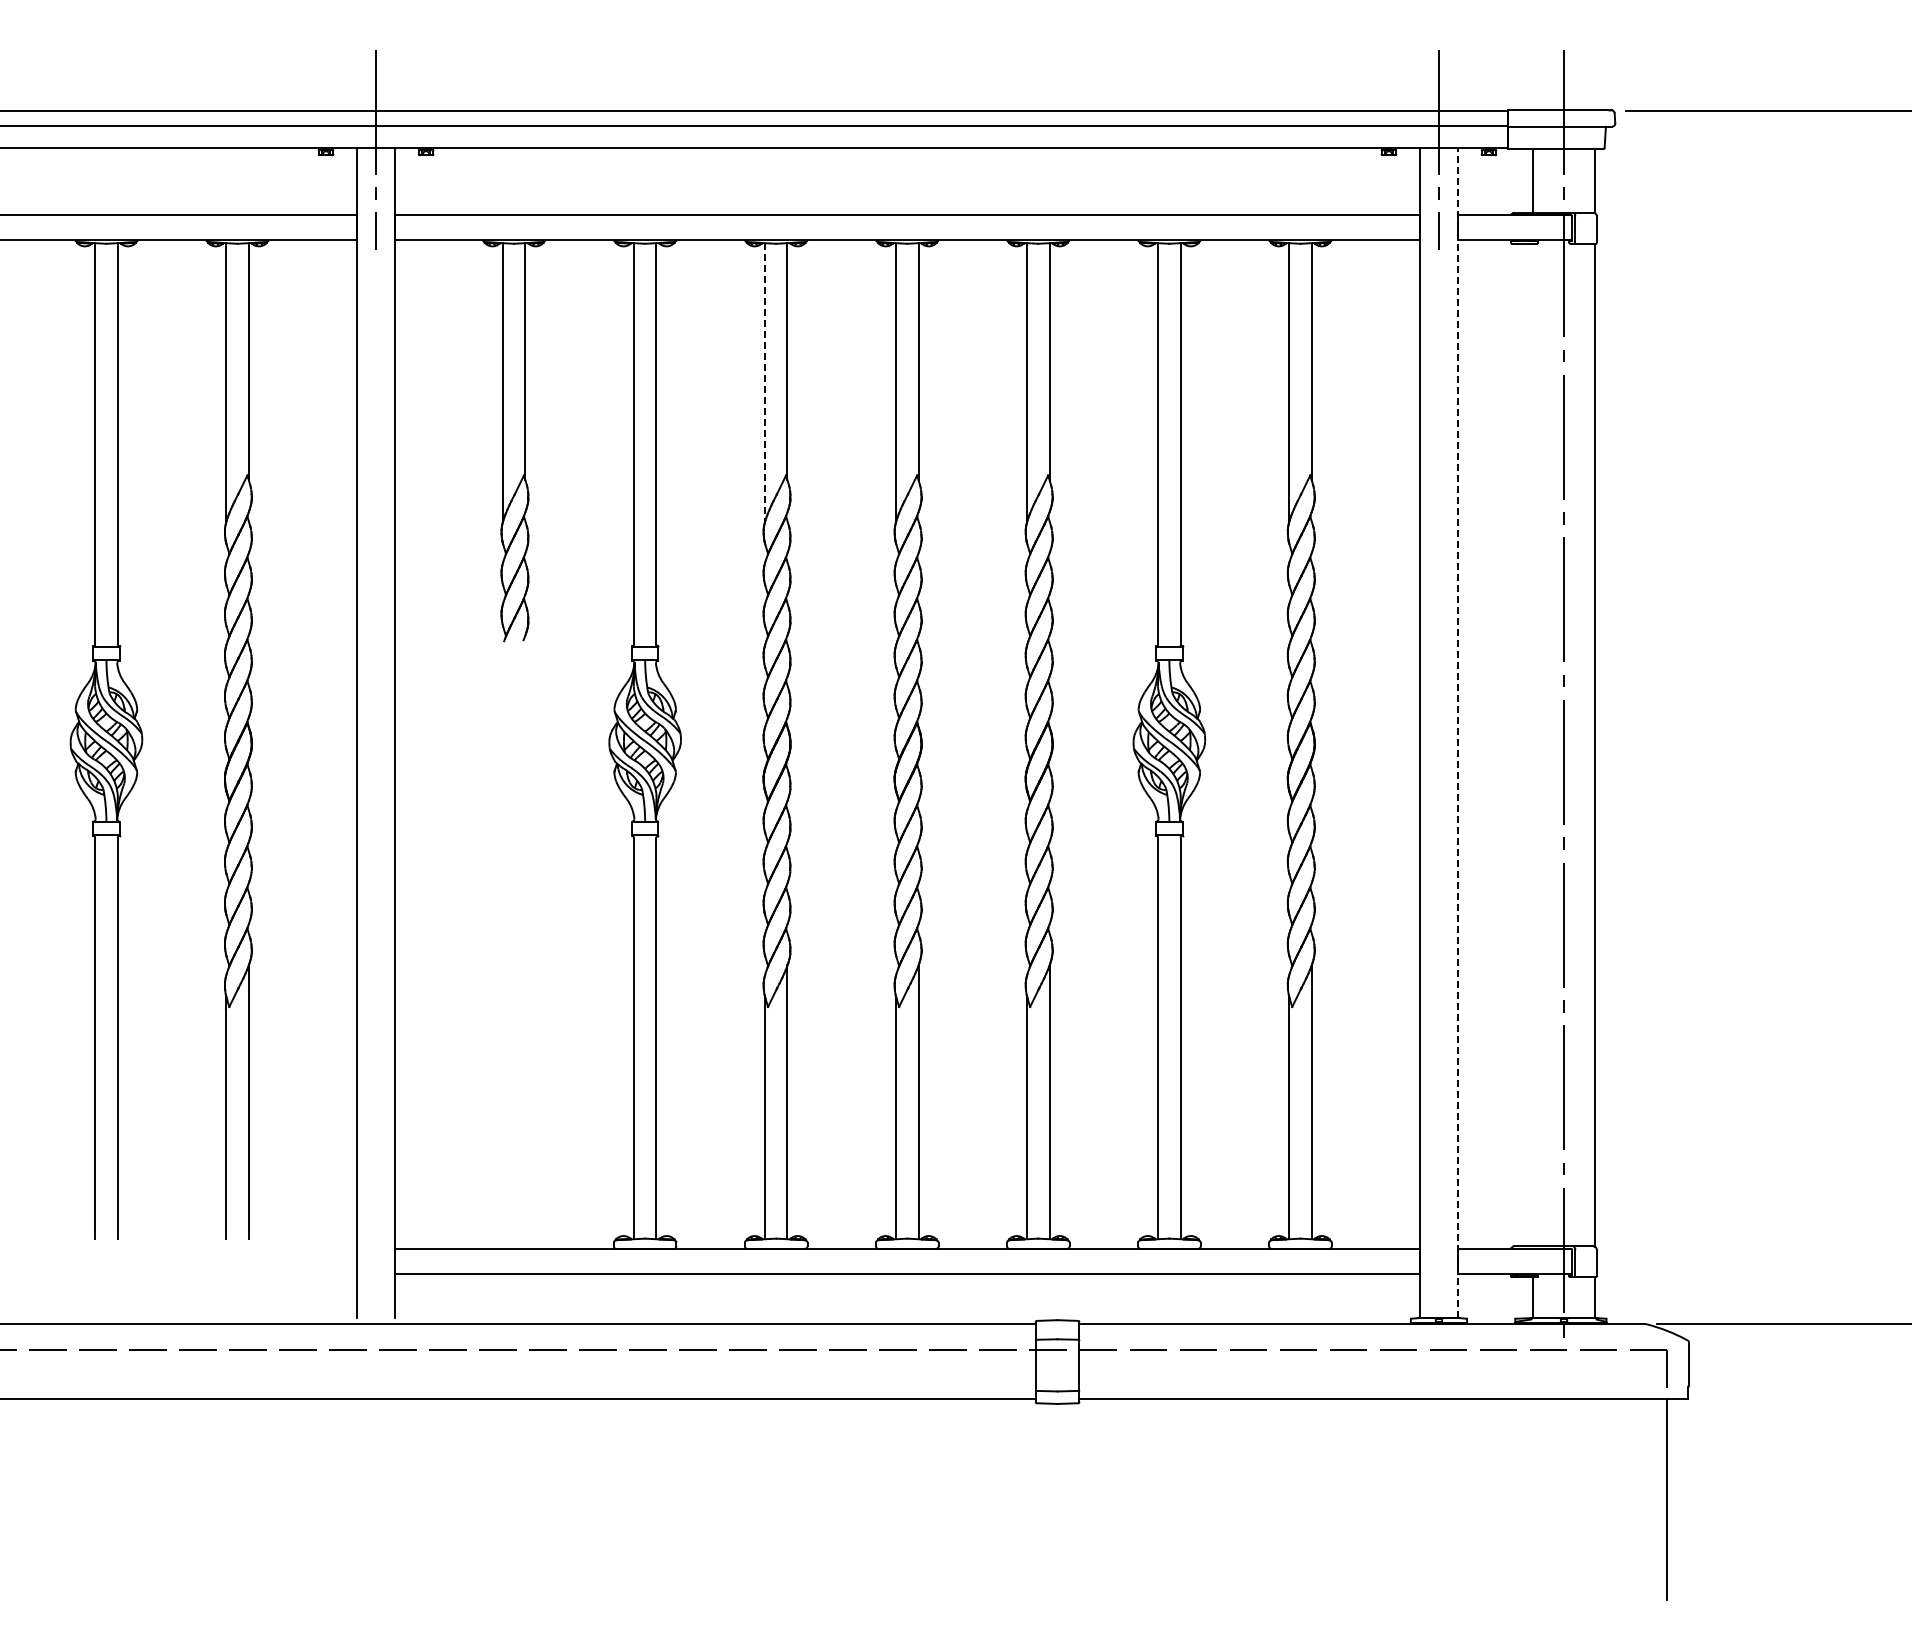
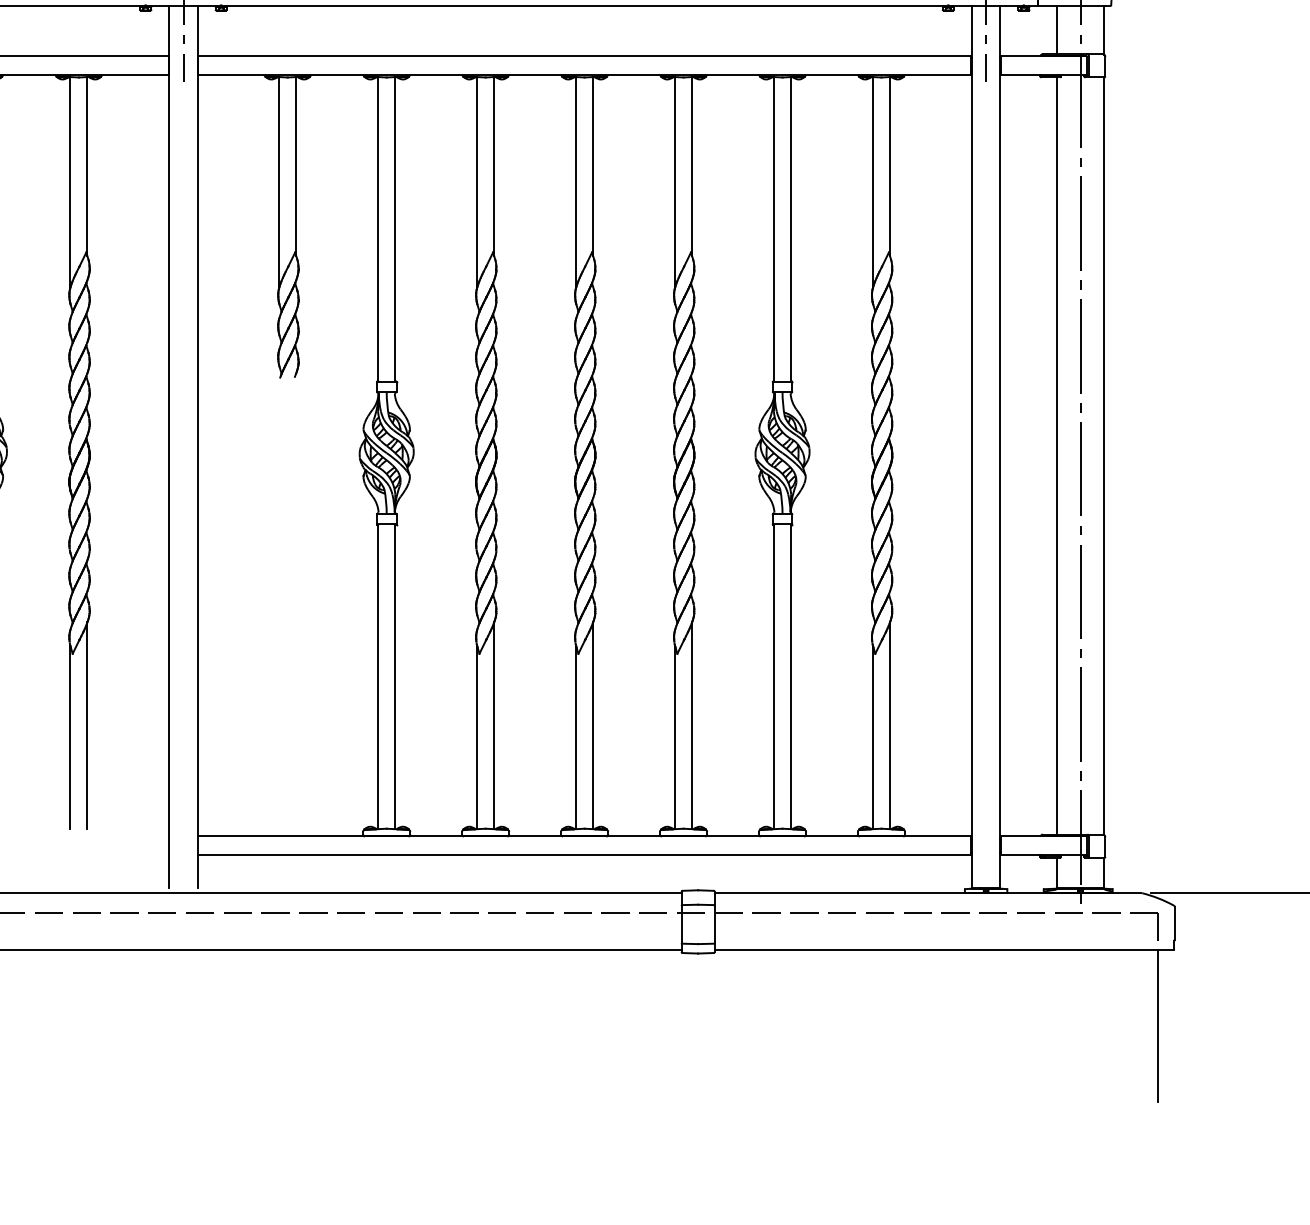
line: (764, 382) -> (476, 182), dashed -> solid
line: (1457, 733) -> (1000, 447), dashed -> solid
line: (1532, 744) -> (1056, 455), added

